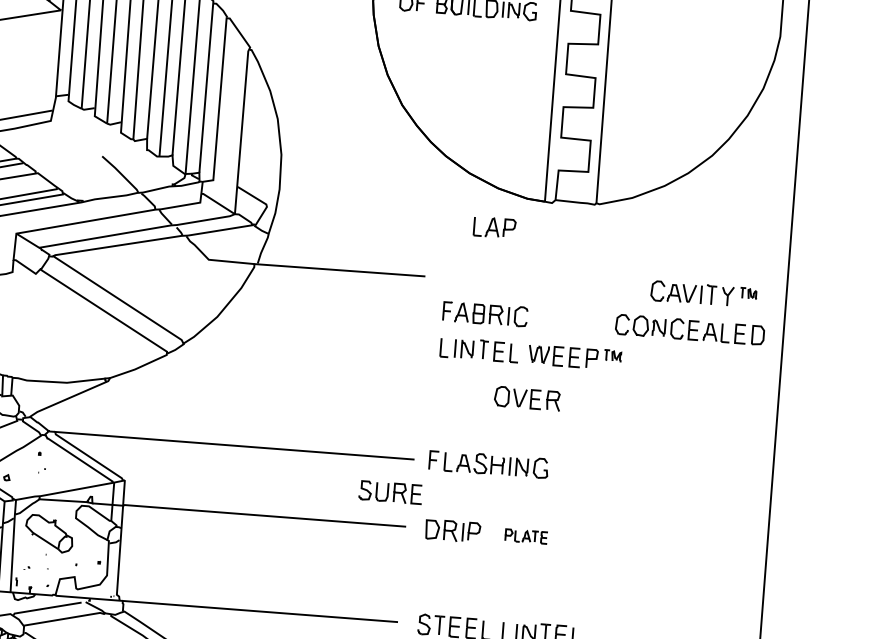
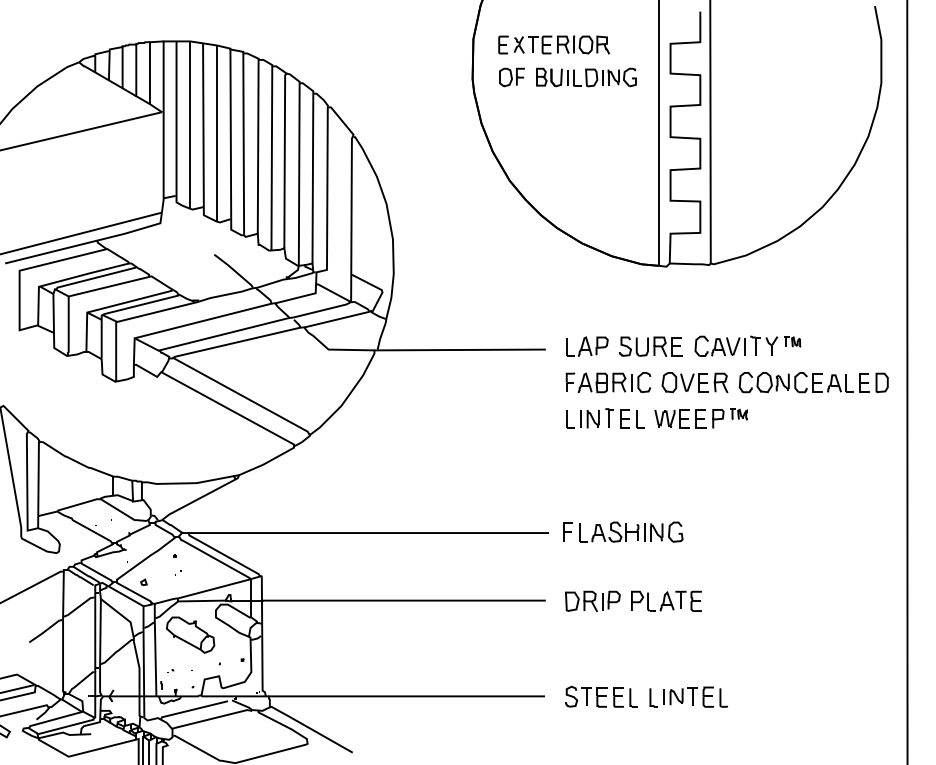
part: (495, 227) -> (587, 346), moved
part: (703, 293) -> (747, 345), moved
part: (526, 398) -> (694, 382), moved
part: (390, 492) -> (650, 346), moved
part: (526, 535) -> (666, 600), size x1.67

